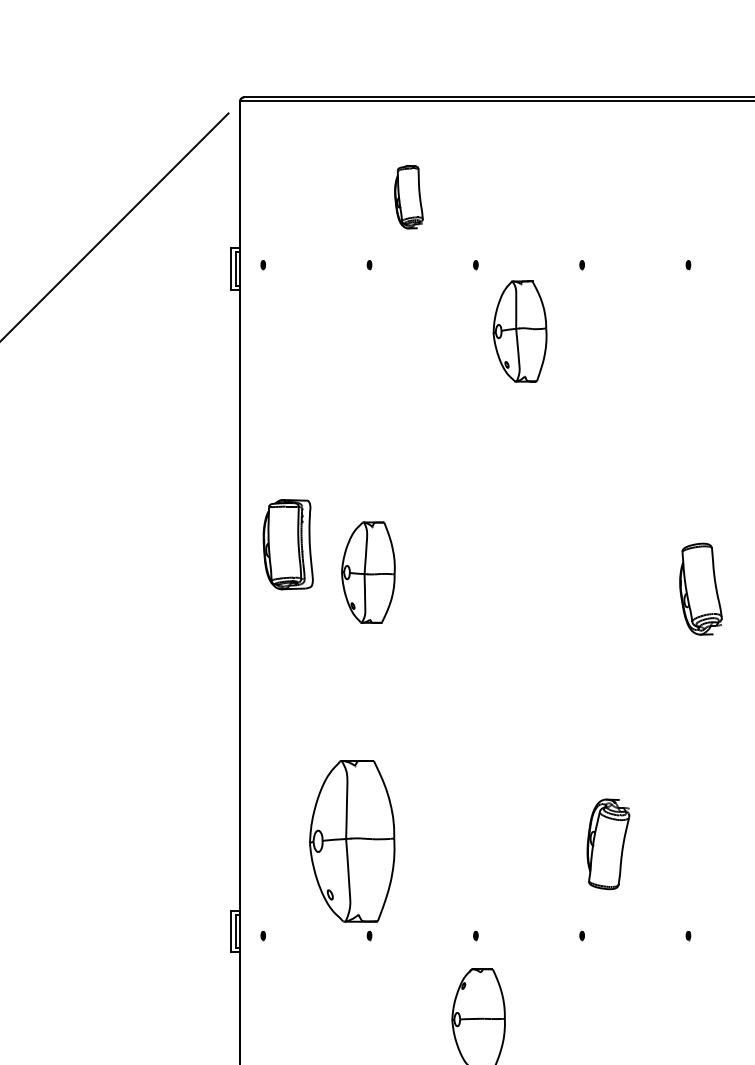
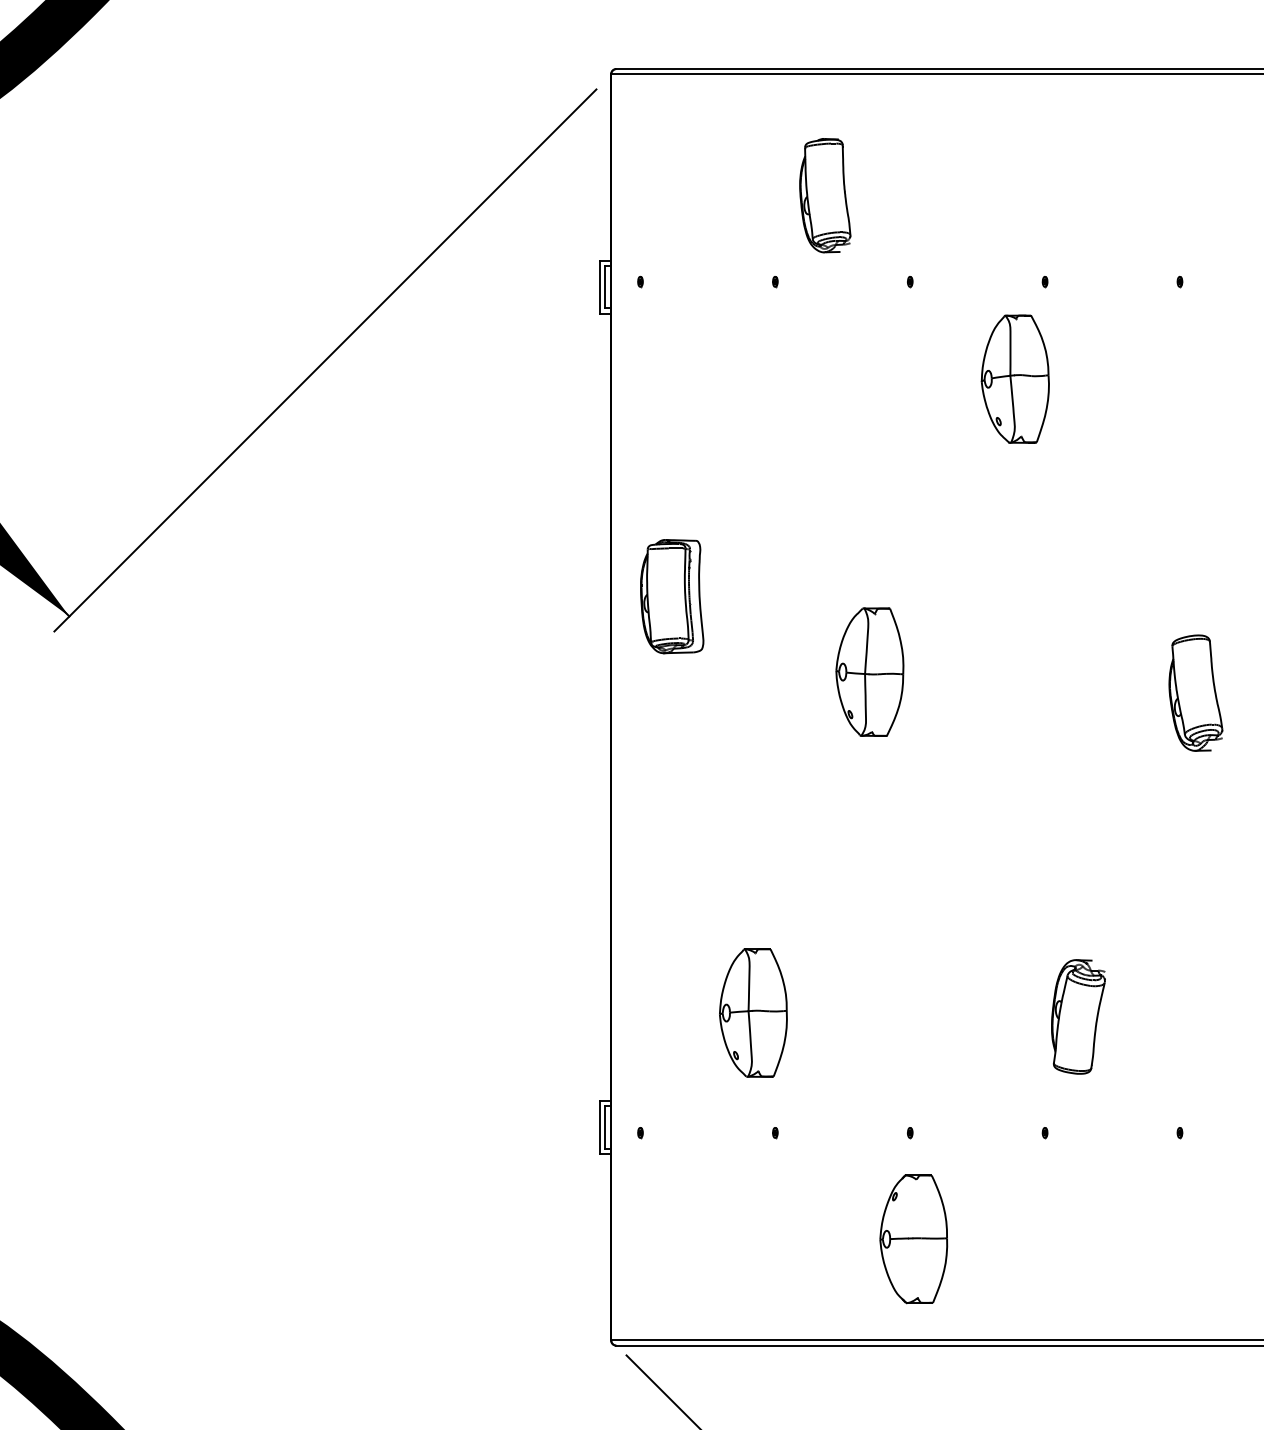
part: (409, 196) -> (825, 195), size x1.43
part: (519, 330) -> (1014, 378), moved
part: (288, 544) -> (672, 596), moved
part: (368, 572) -> (869, 671), moved
part: (352, 840) -> (753, 1012), size x0.62

